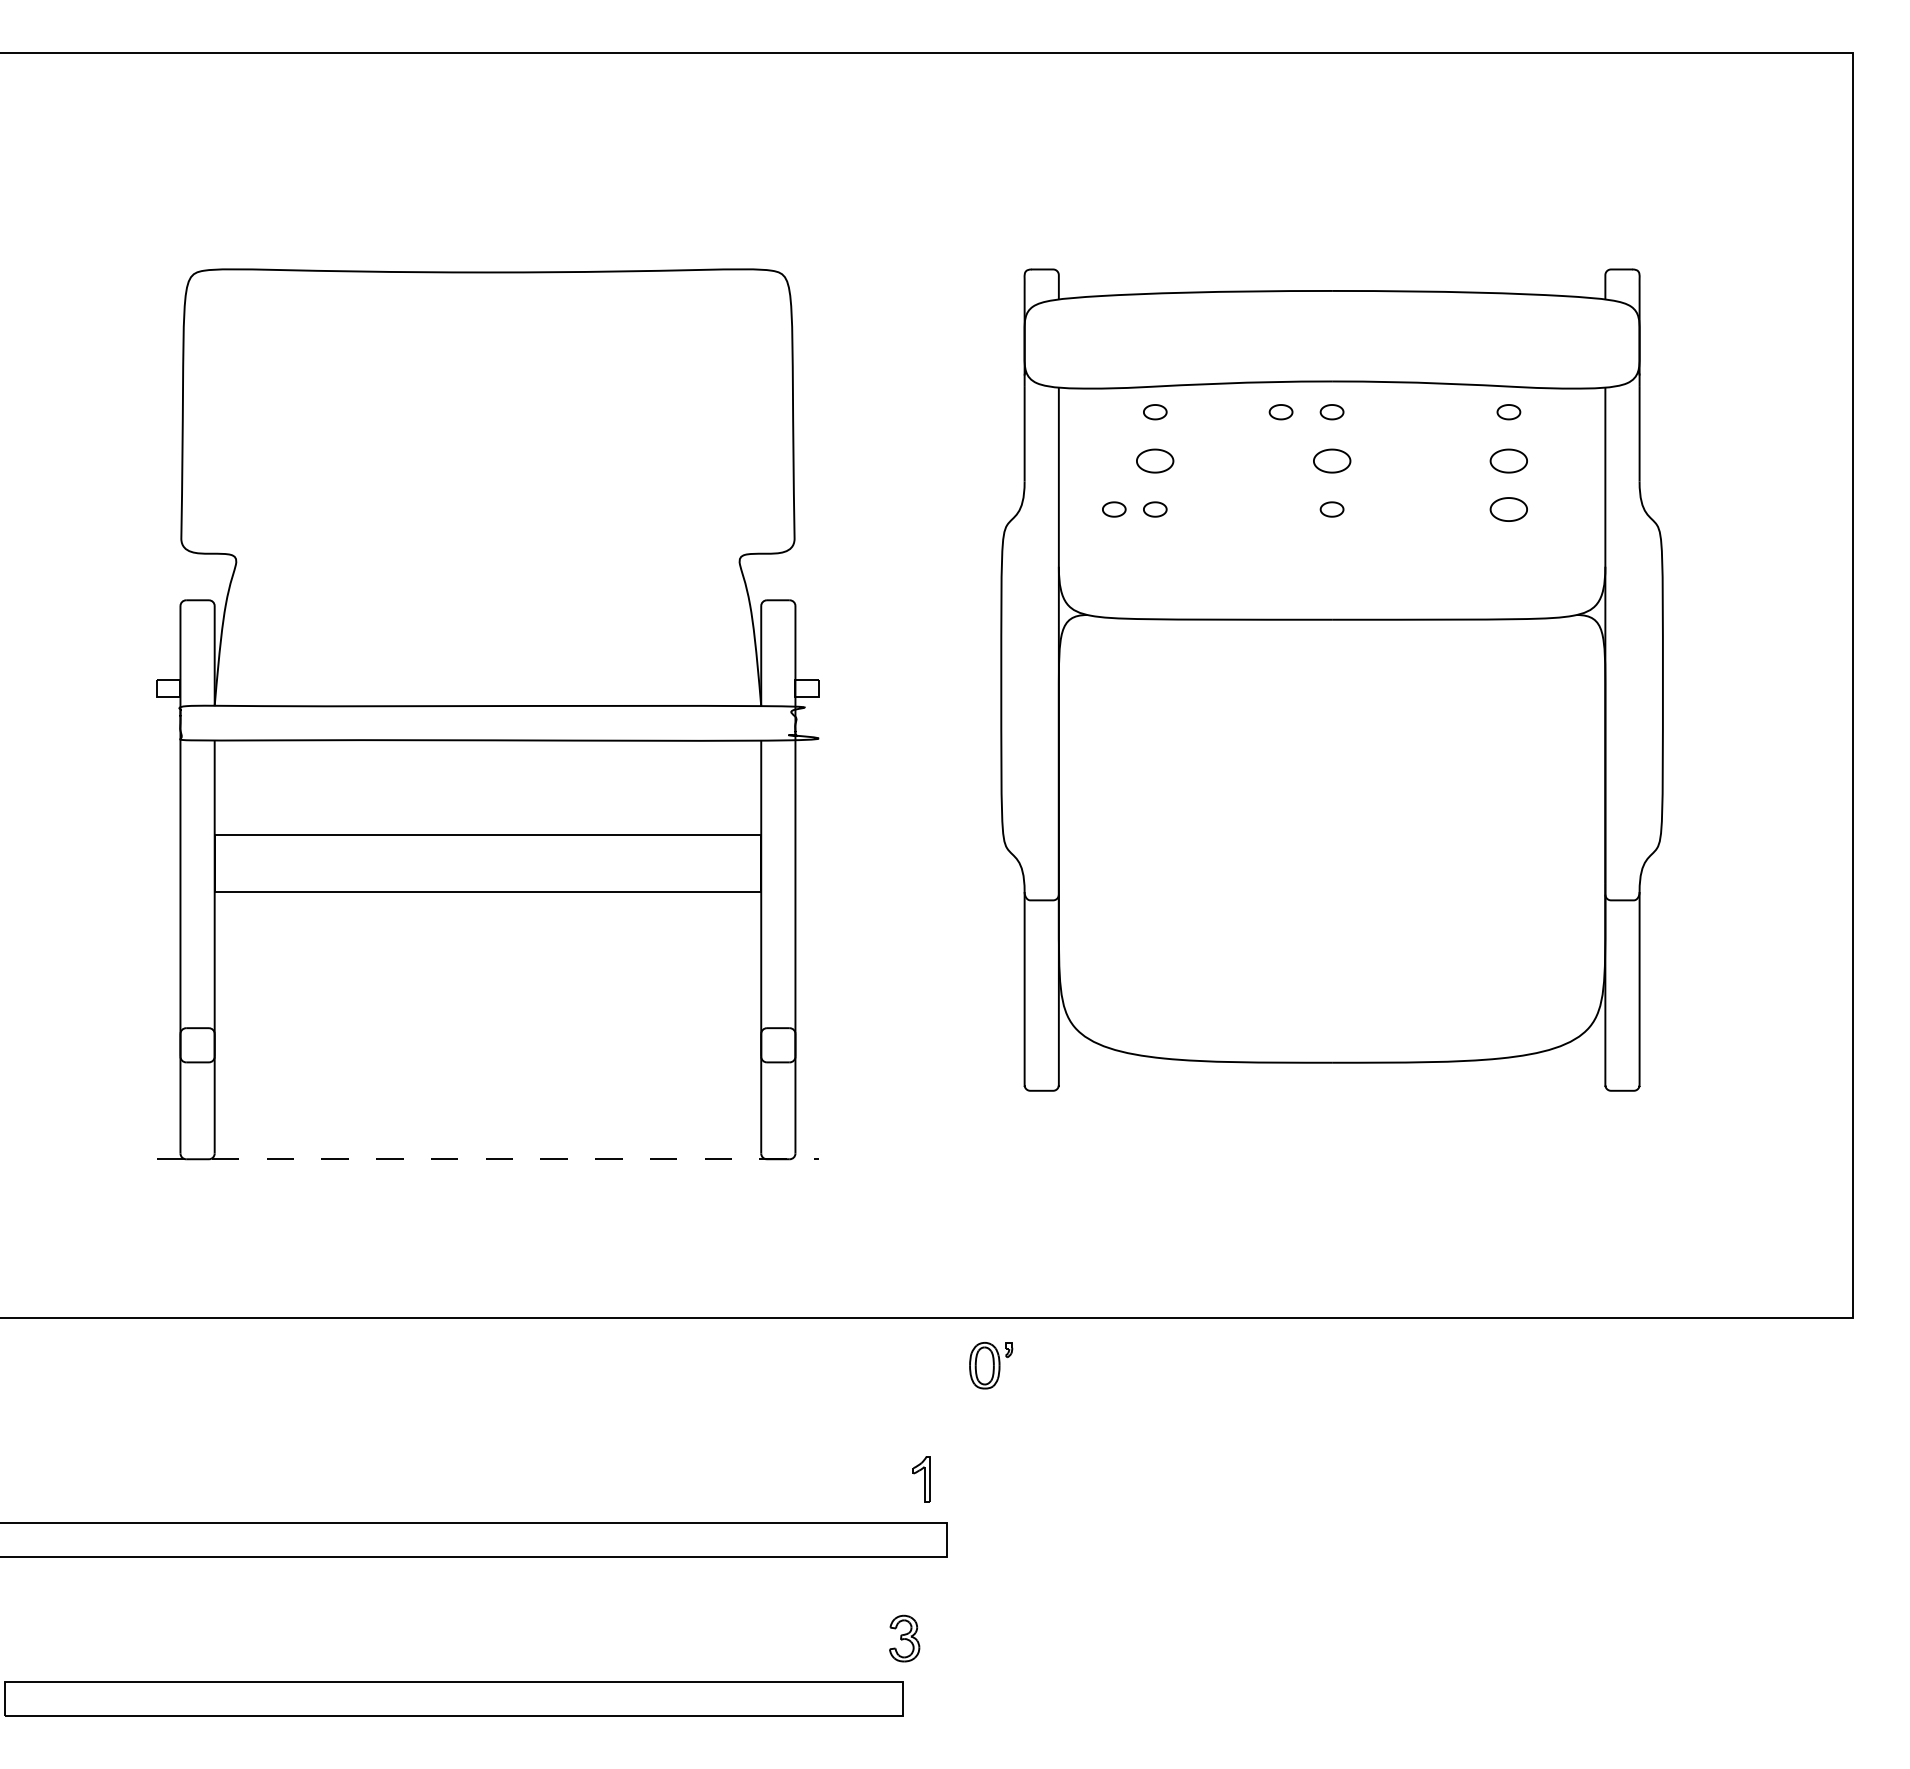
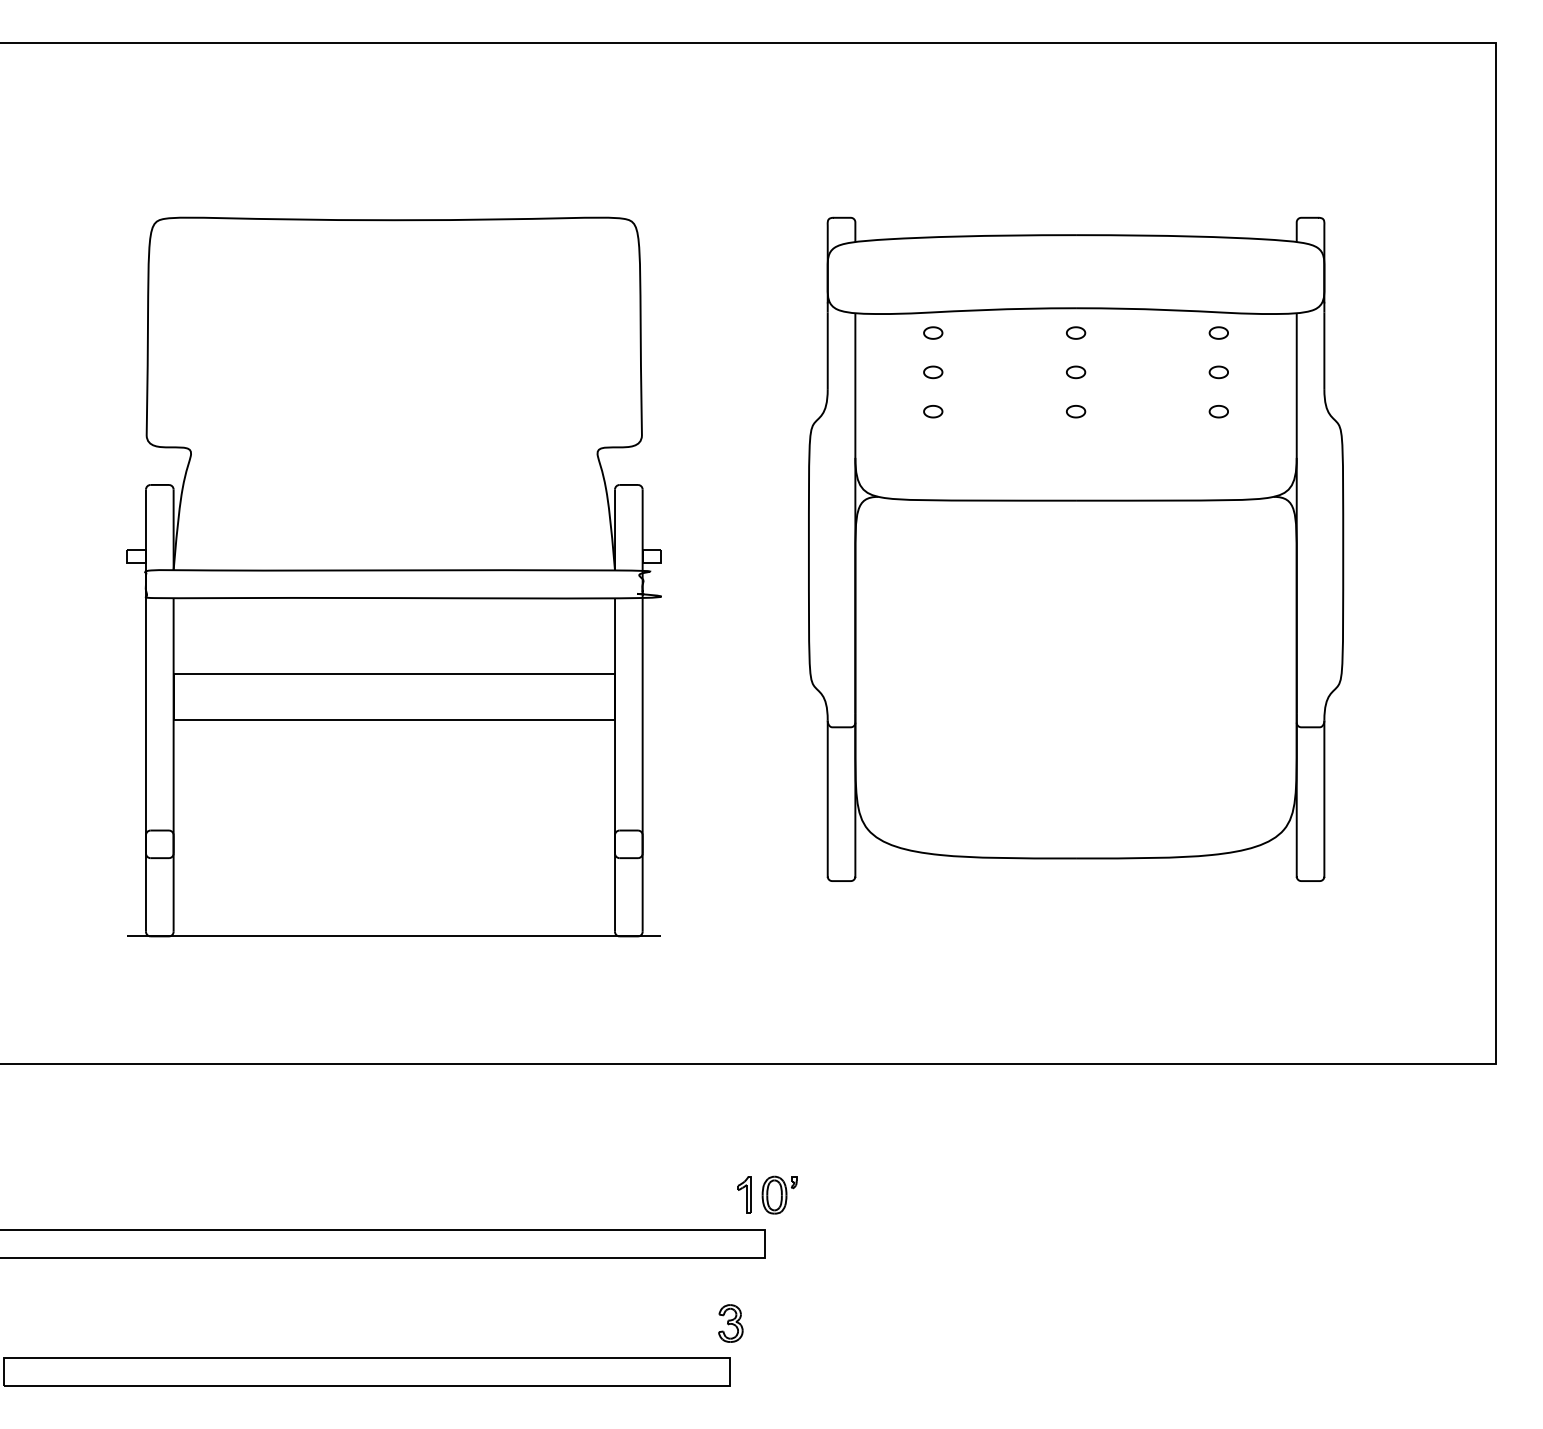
part: (1280, 412) -> (1034, 333), removed
part: (1155, 460) -> (933, 372), size x0.62
part: (1331, 460) -> (1075, 372), size x0.62
part: (1508, 460) -> (1218, 372), size x0.62
part: (1114, 509) -> (900, 411), removed
part: (1508, 509) -> (1218, 411), size x0.62
line: (487, 1159) -> (393, 936), dashed -> solid
part: (991, 1365) -> (779, 1195), moved

